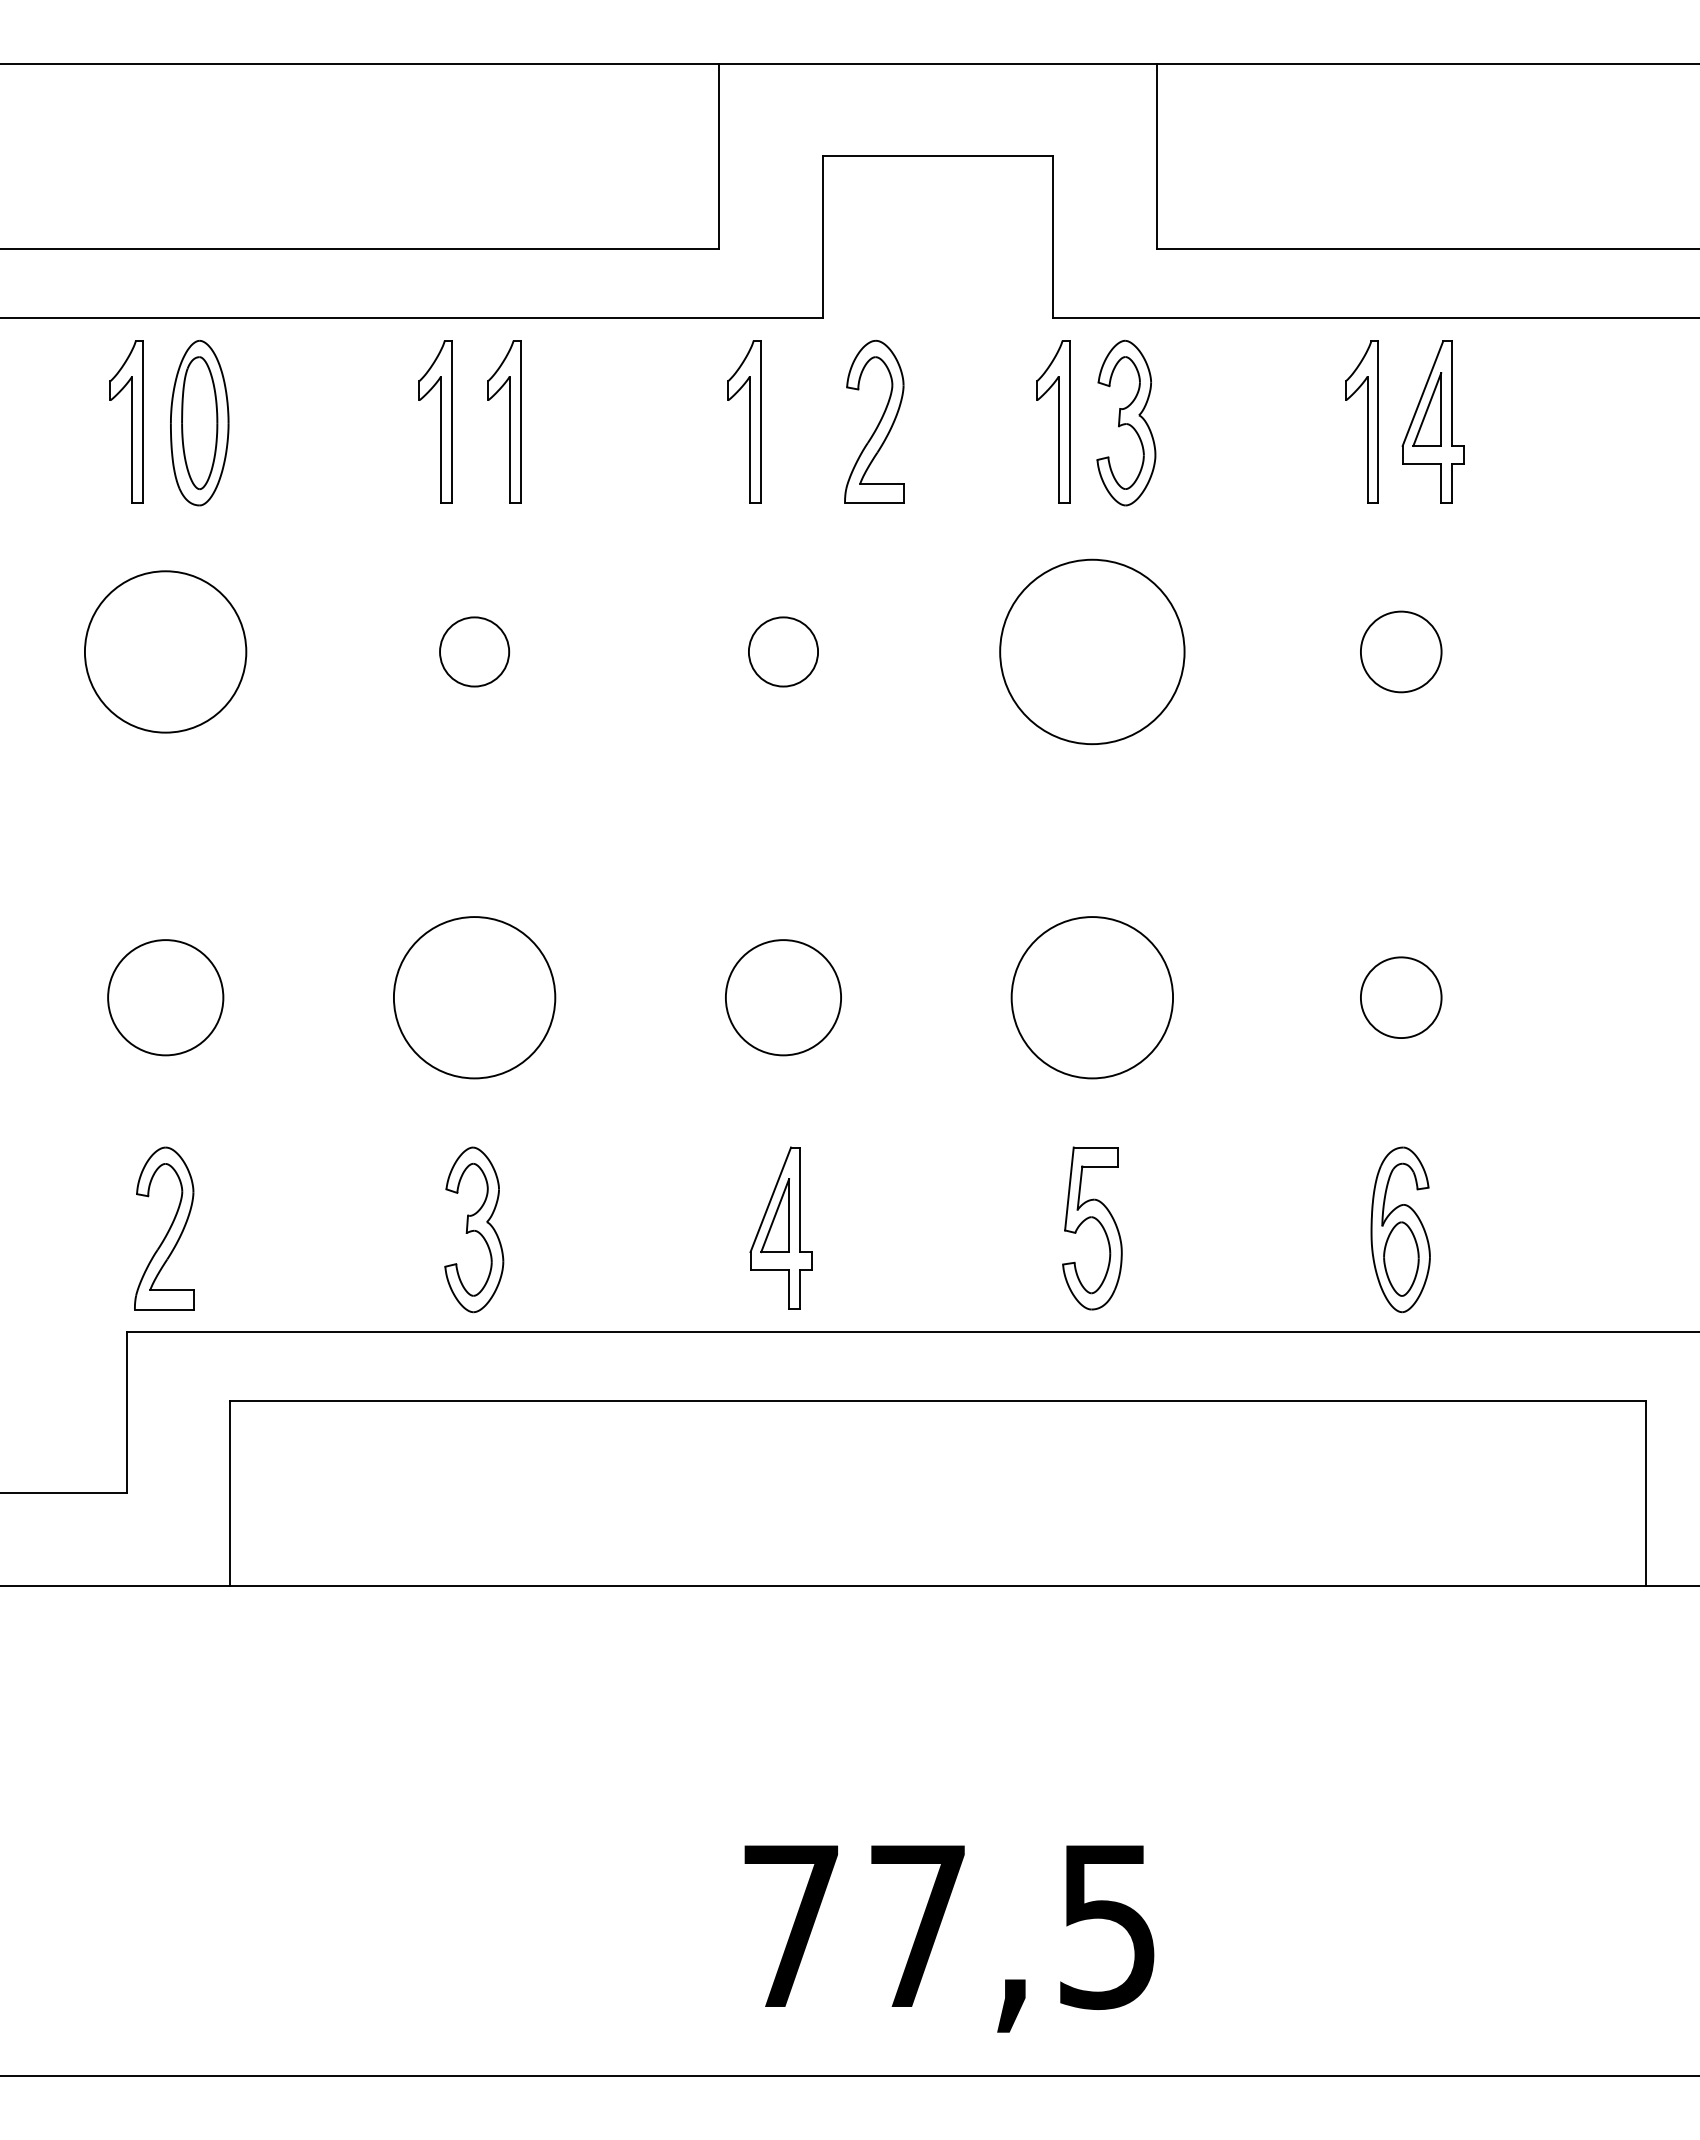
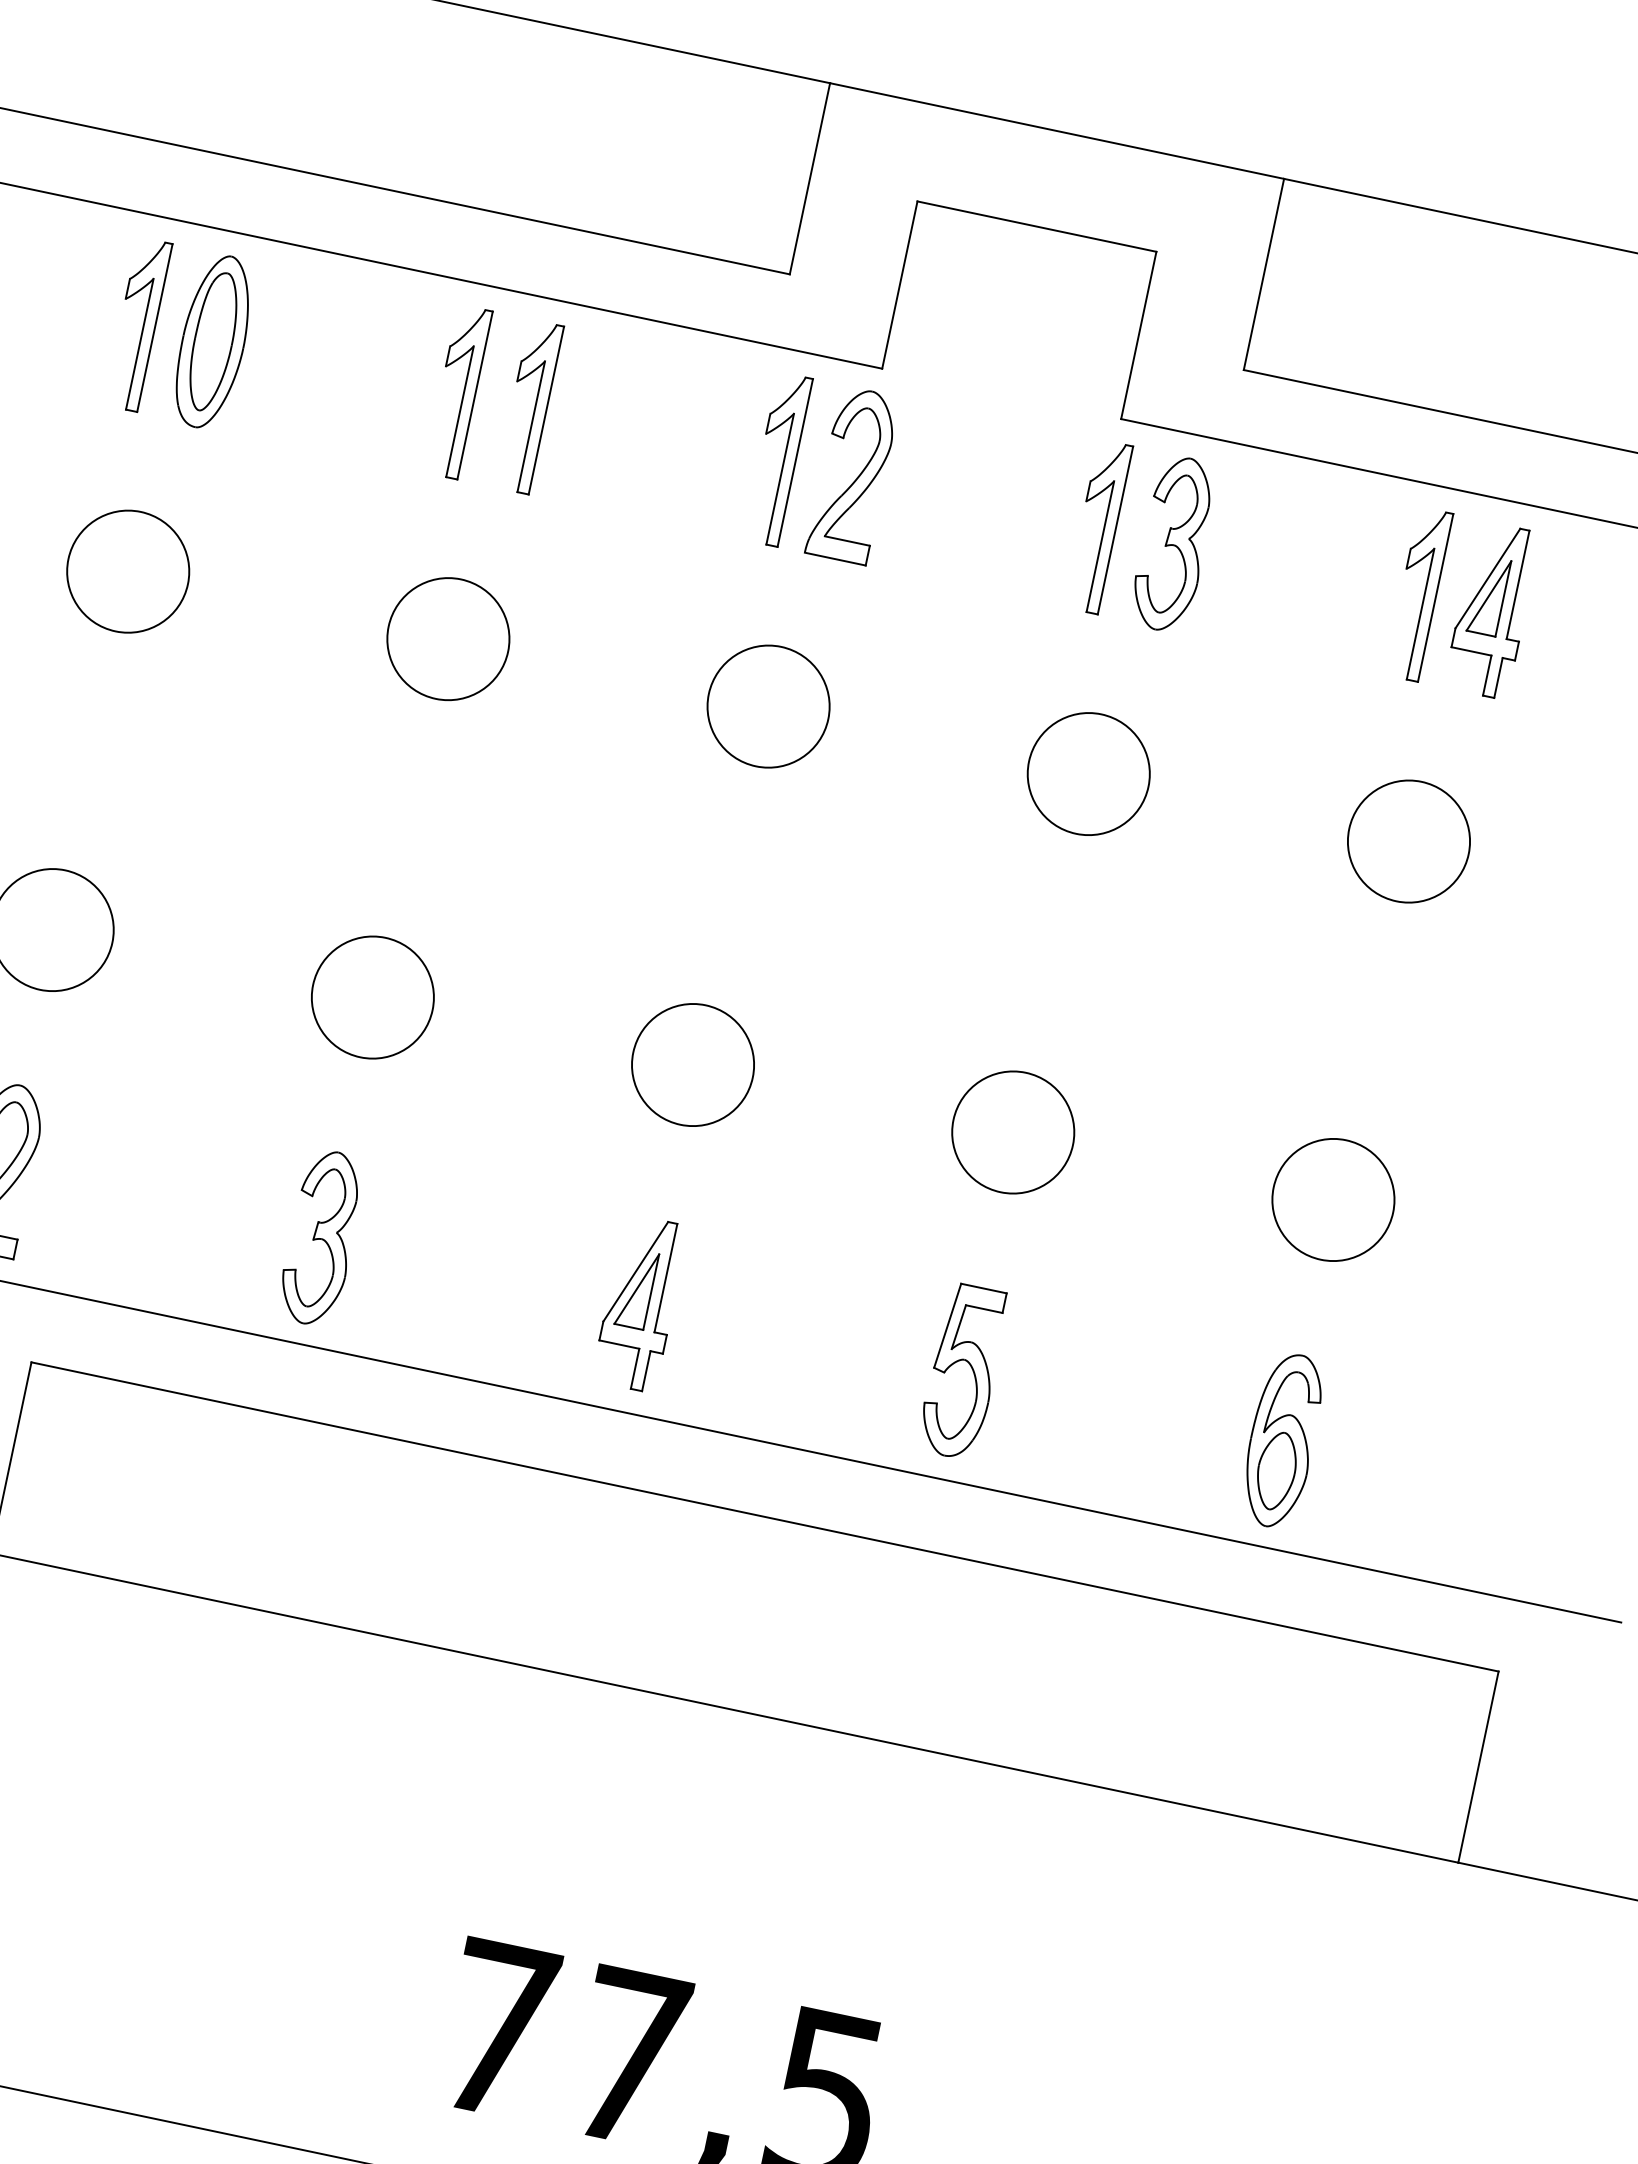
part: (874, 421) -> (853, 474), moved
circle: (165, 651) -> (128, 571), size x0.71
circle: (474, 651) -> (448, 638), size x1.67
circle: (783, 651) -> (768, 706), size x1.67
circle: (1091, 651) -> (1088, 773), size x0.62
circle: (1400, 651) -> (1408, 840), size x1.43
circle: (474, 997) -> (372, 997), size x0.71
circle: (1091, 997) -> (1012, 1132), size x0.71
circle: (1400, 997) -> (1332, 1199), size x1.43

